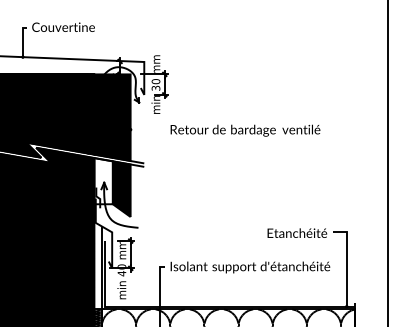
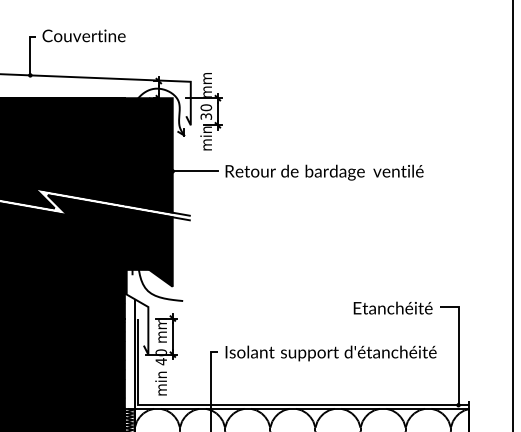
line: (147, 129) -> (195, 171), added
fill: (103, 181) -> (136, 239), added

